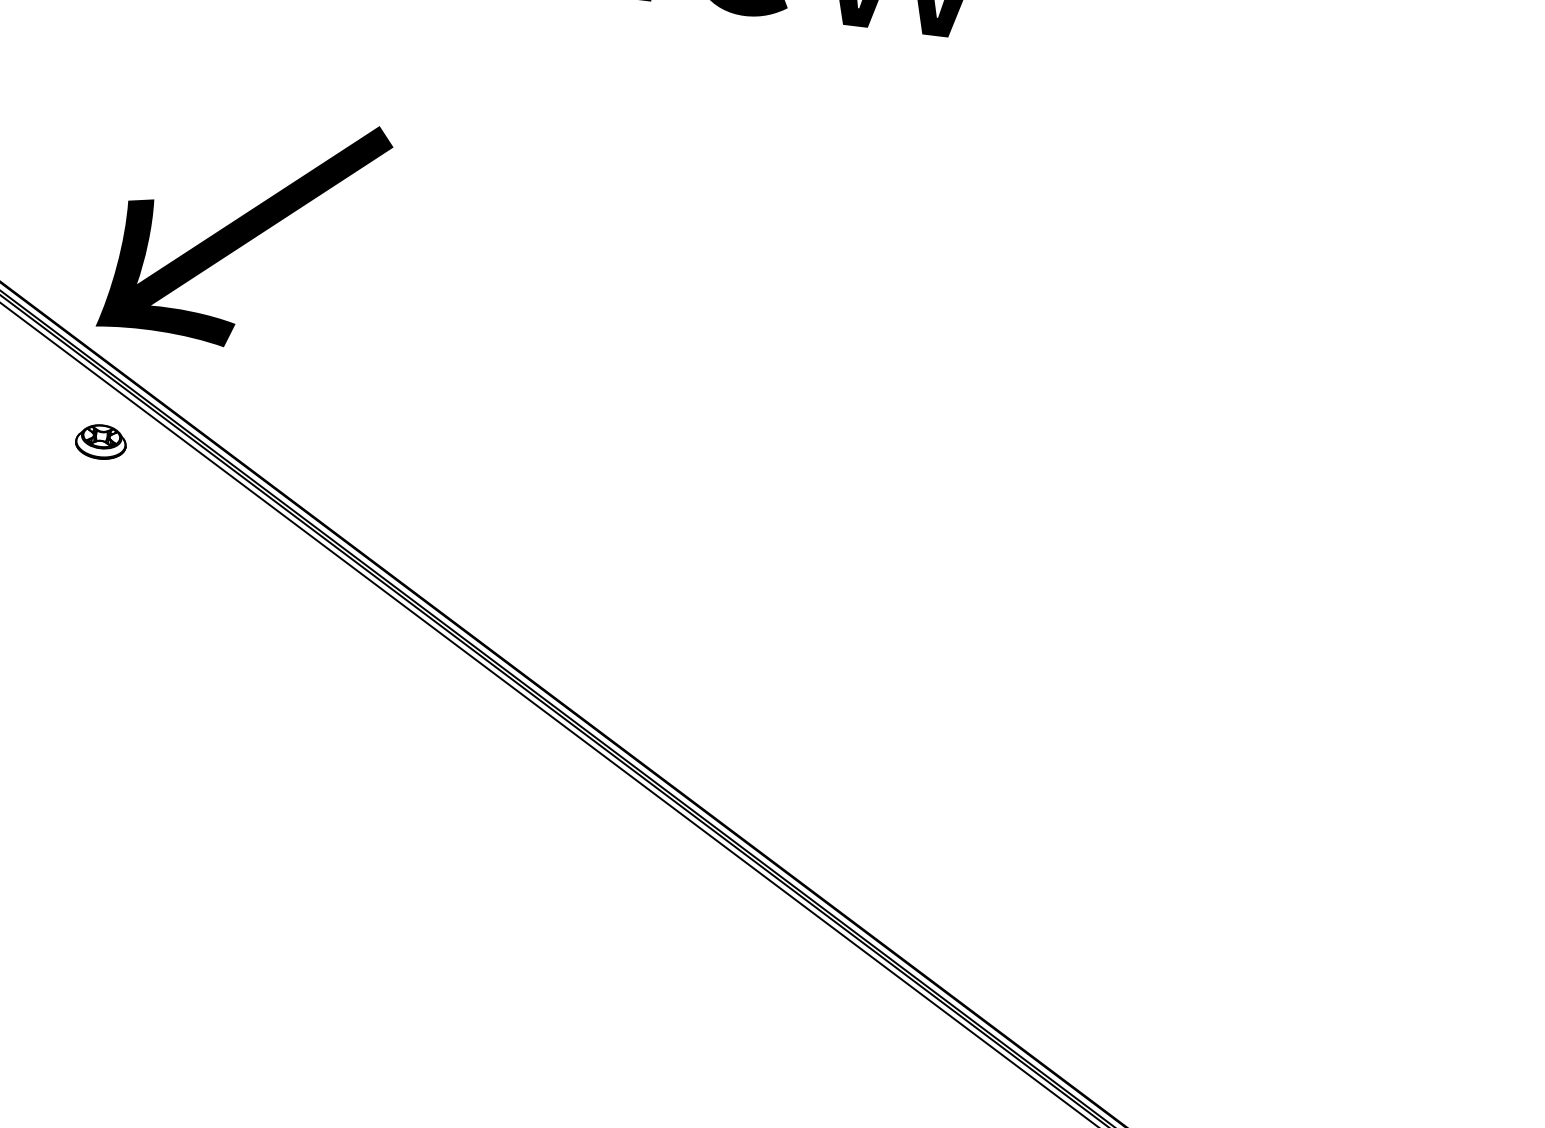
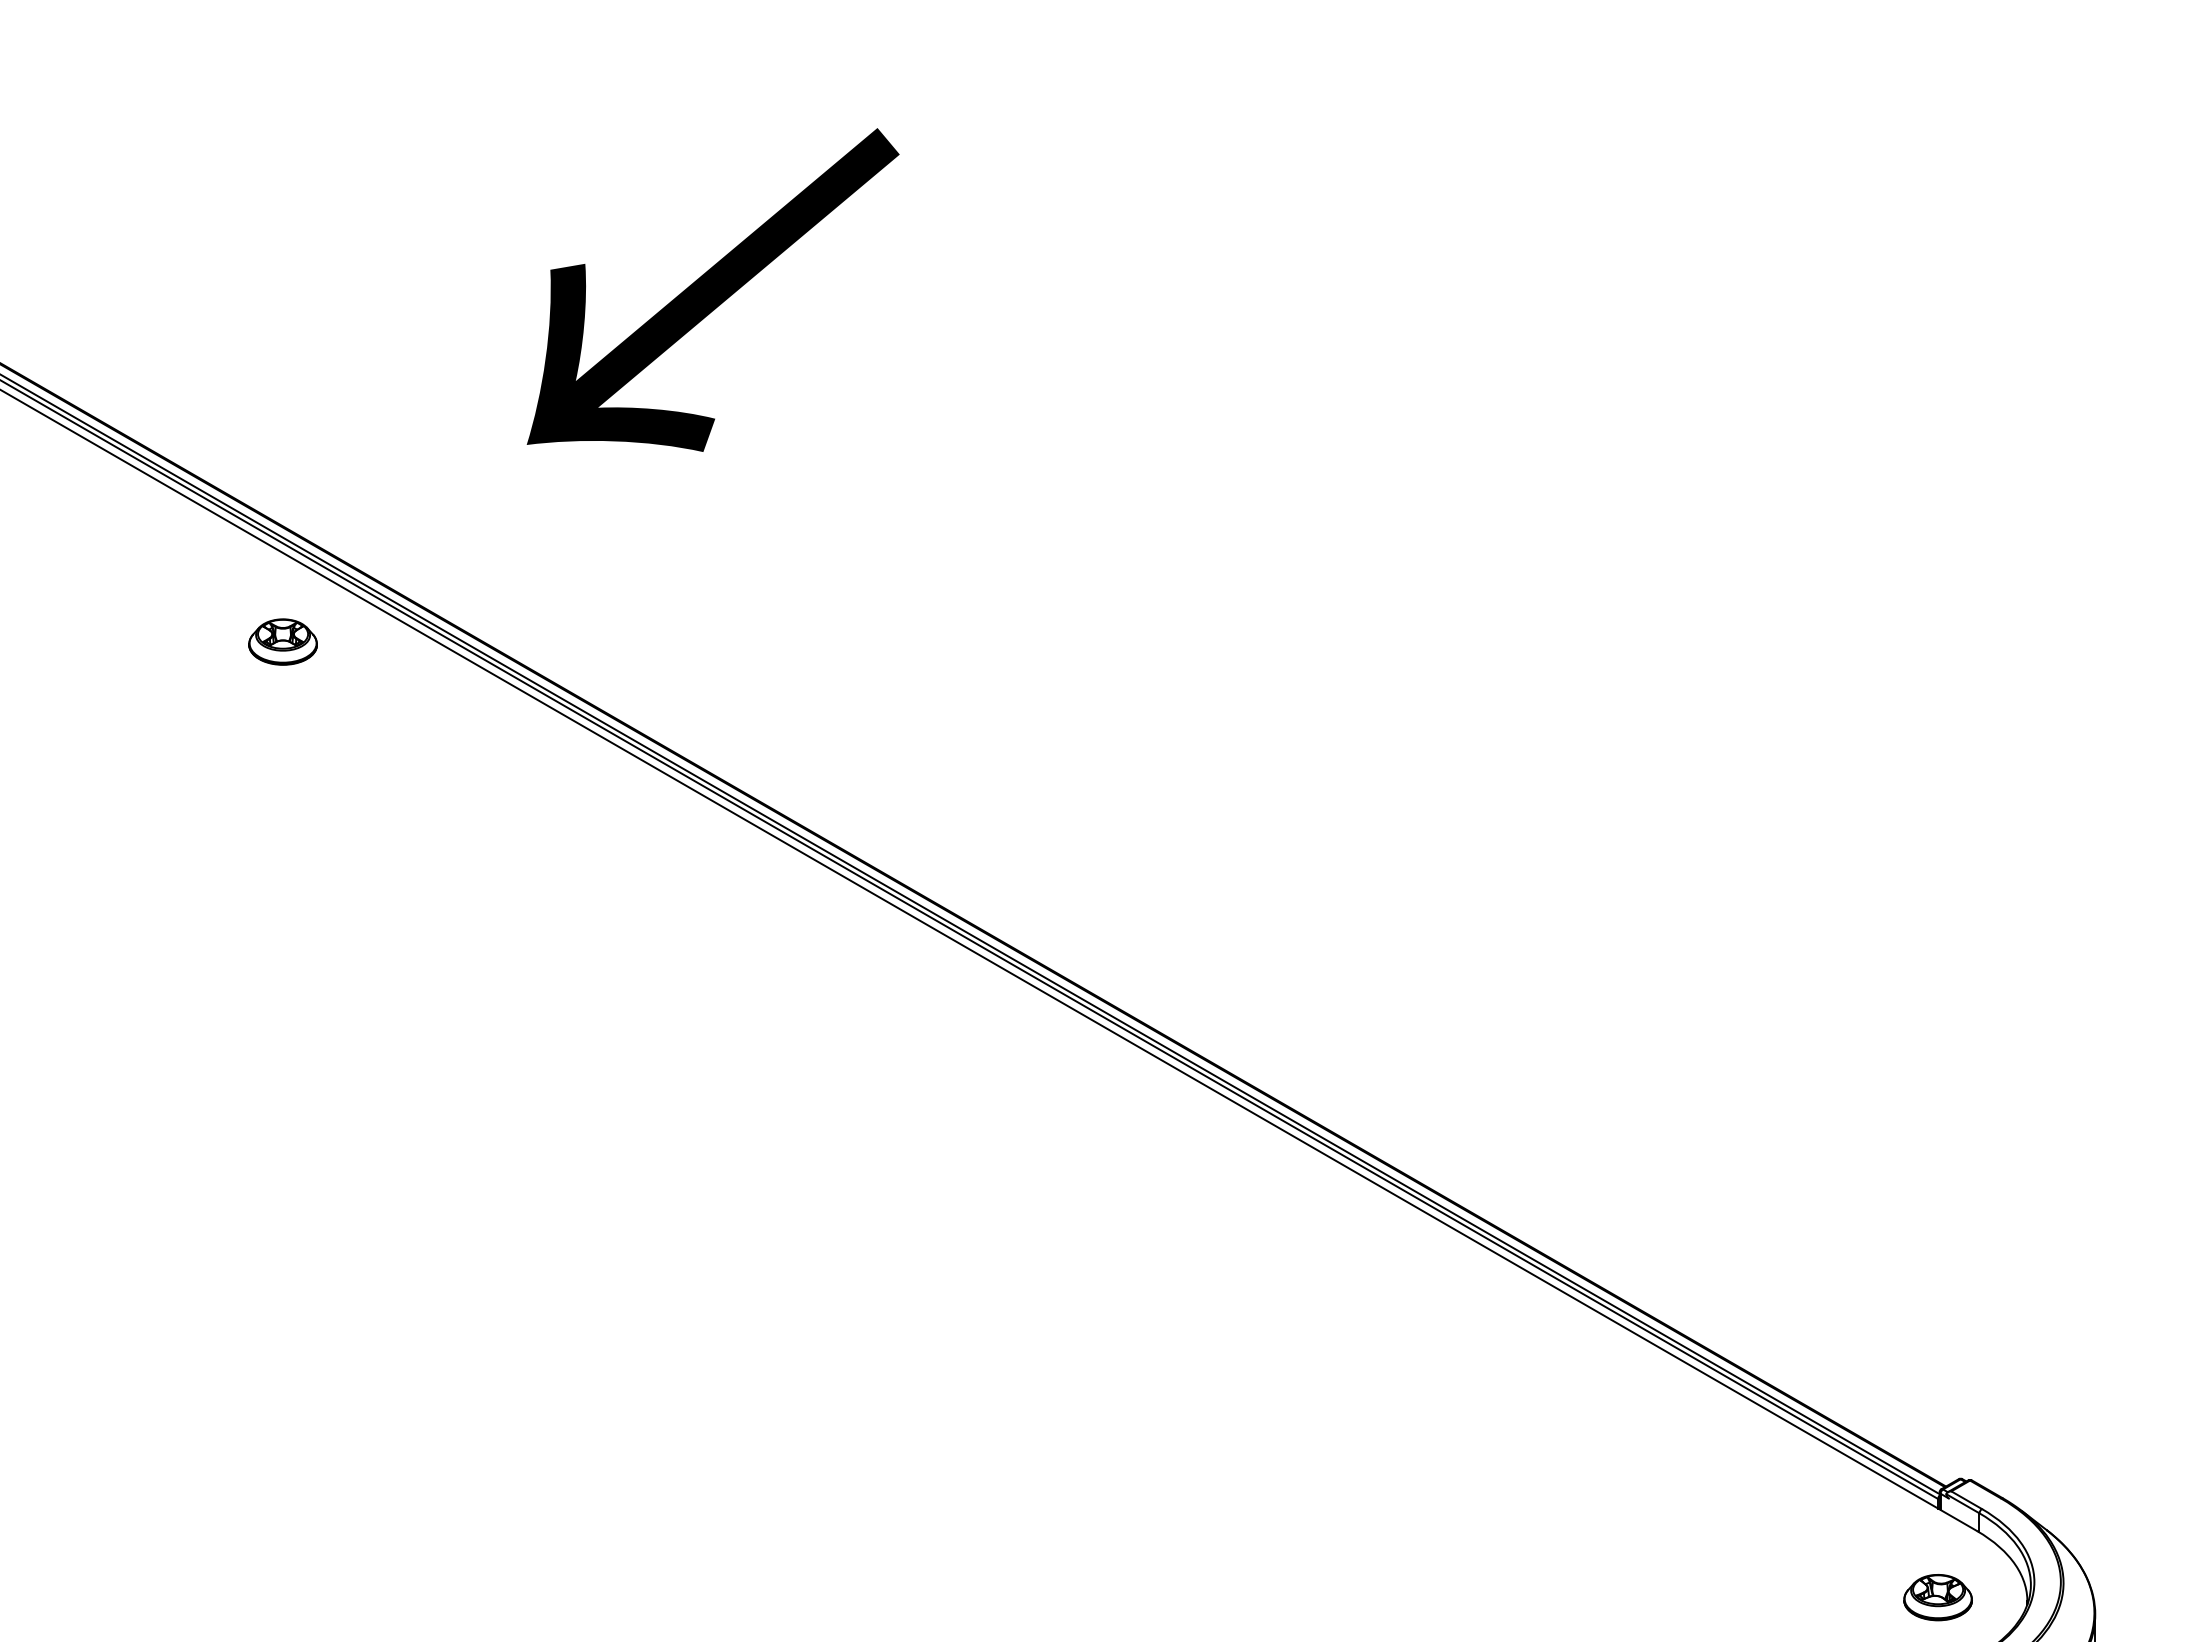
text: (244, 229) -> (712, 289), moved
part: (100, 441) -> (282, 641), moved

